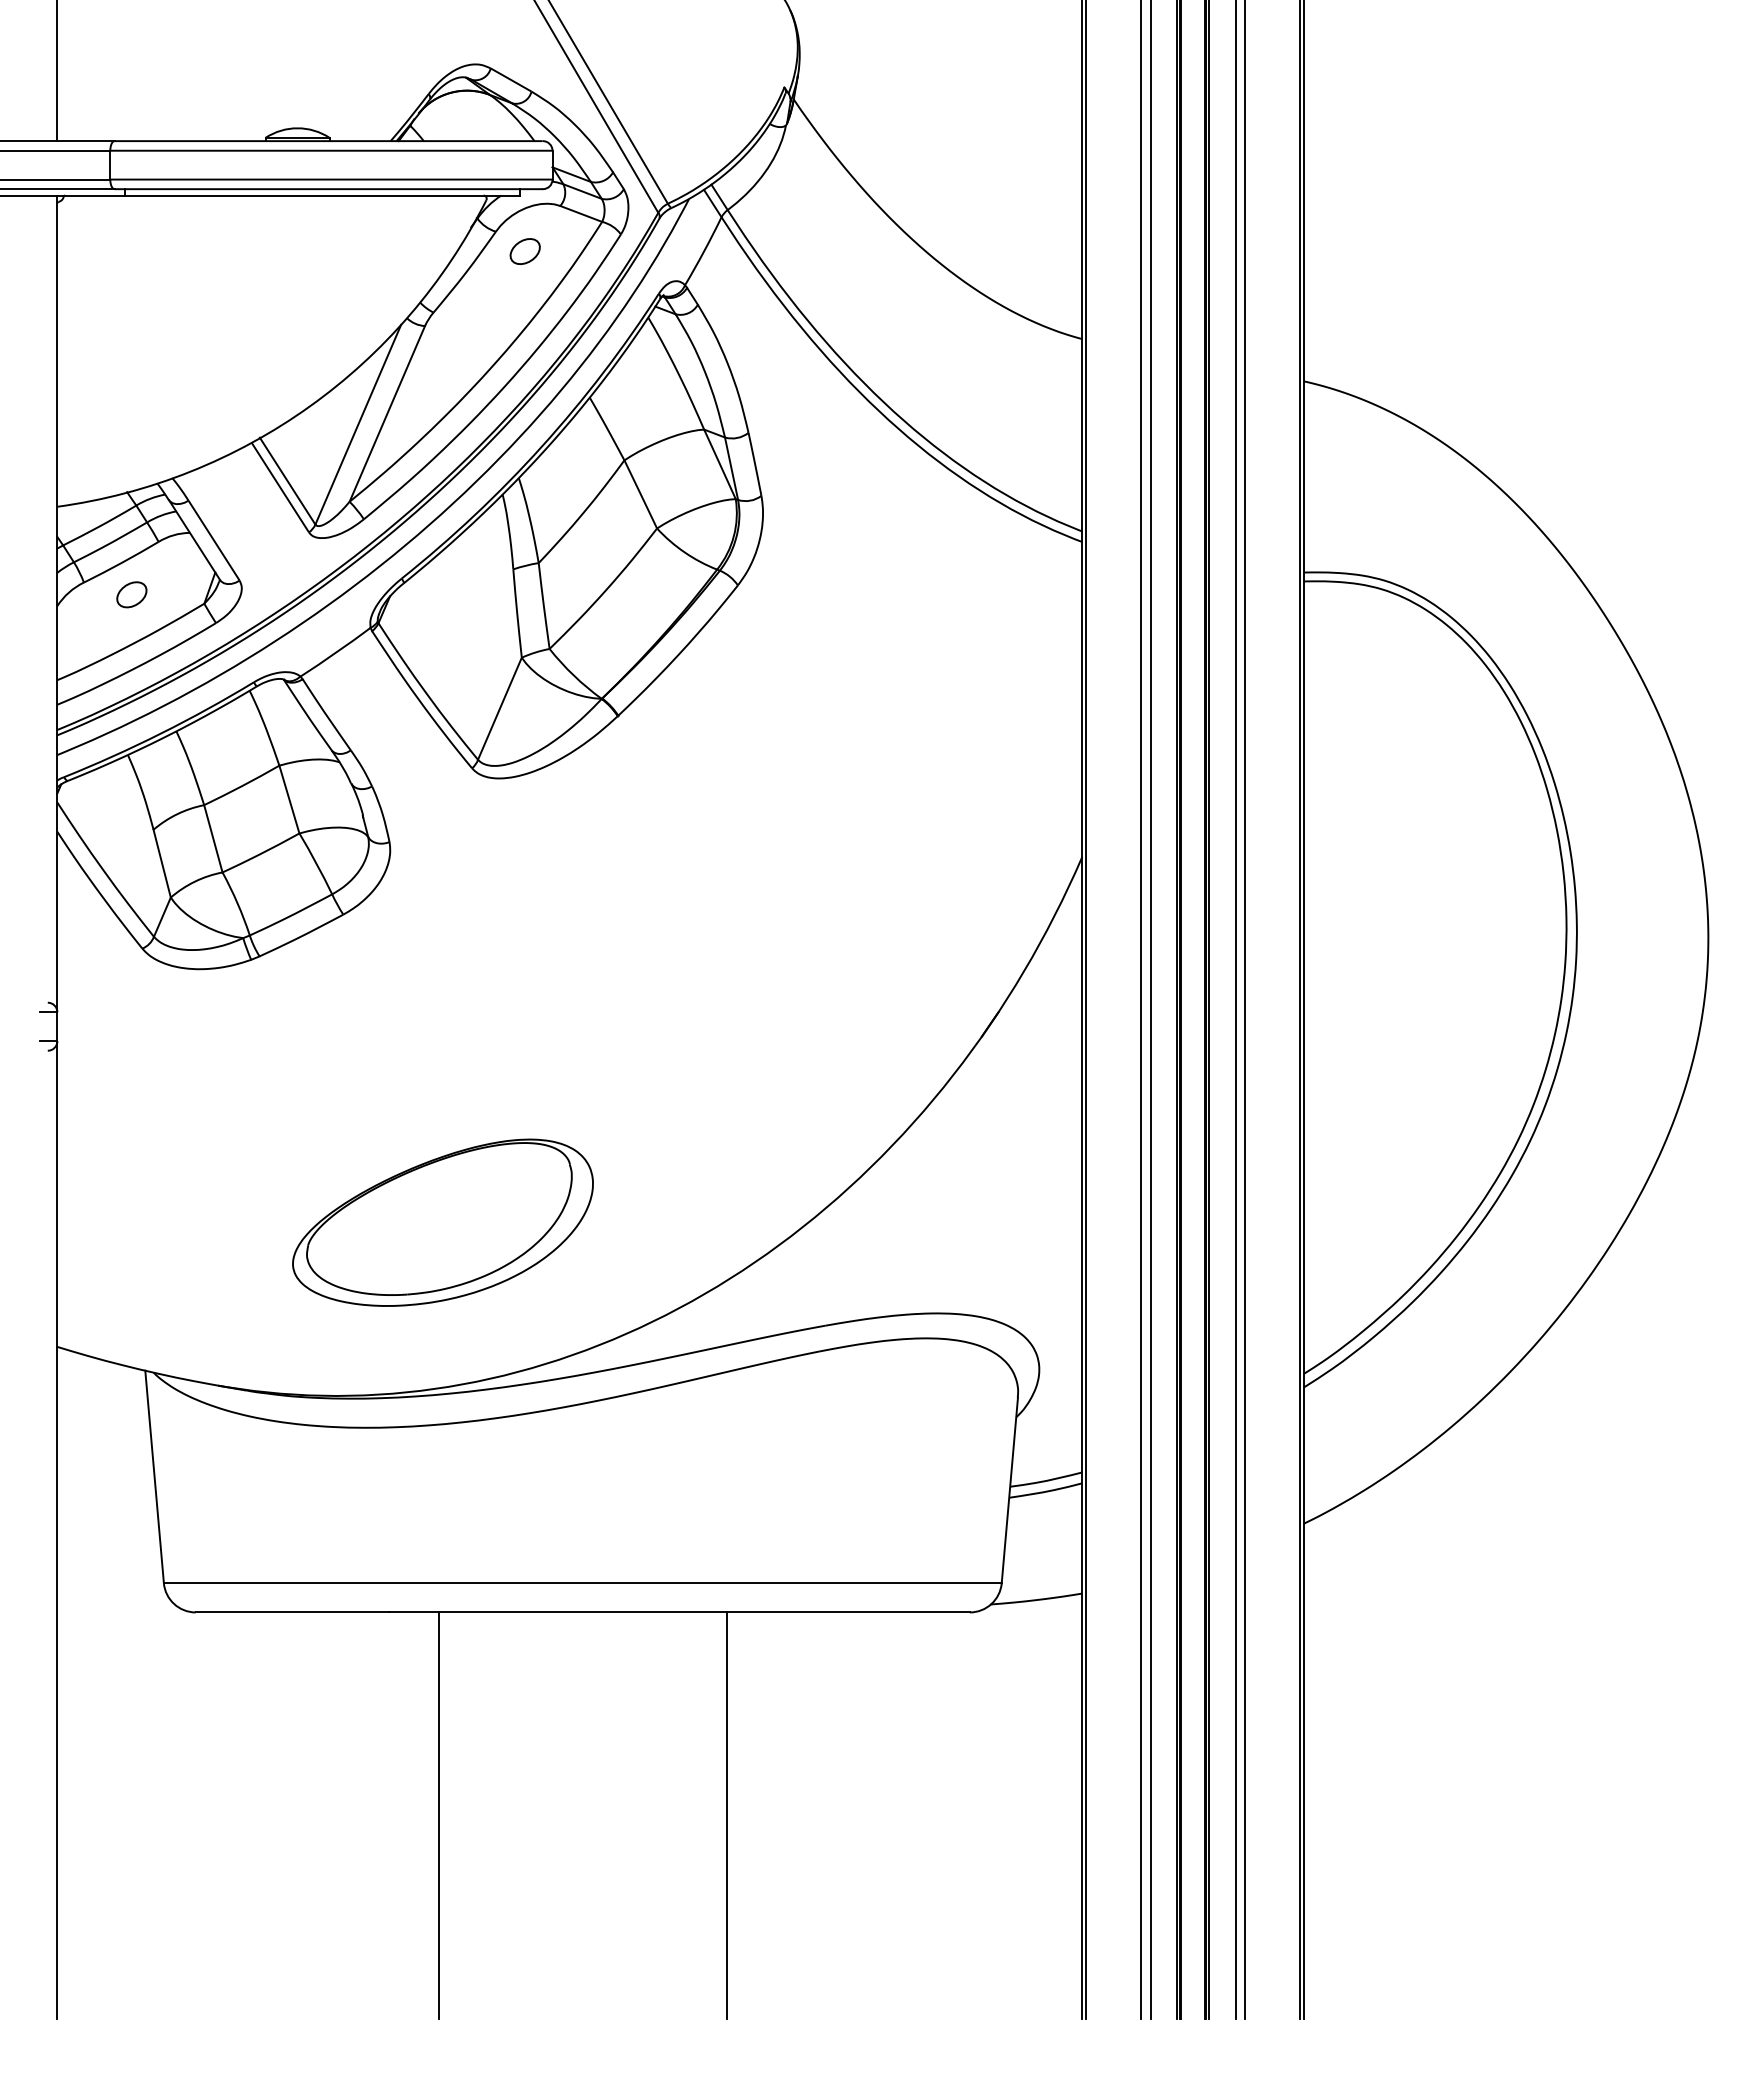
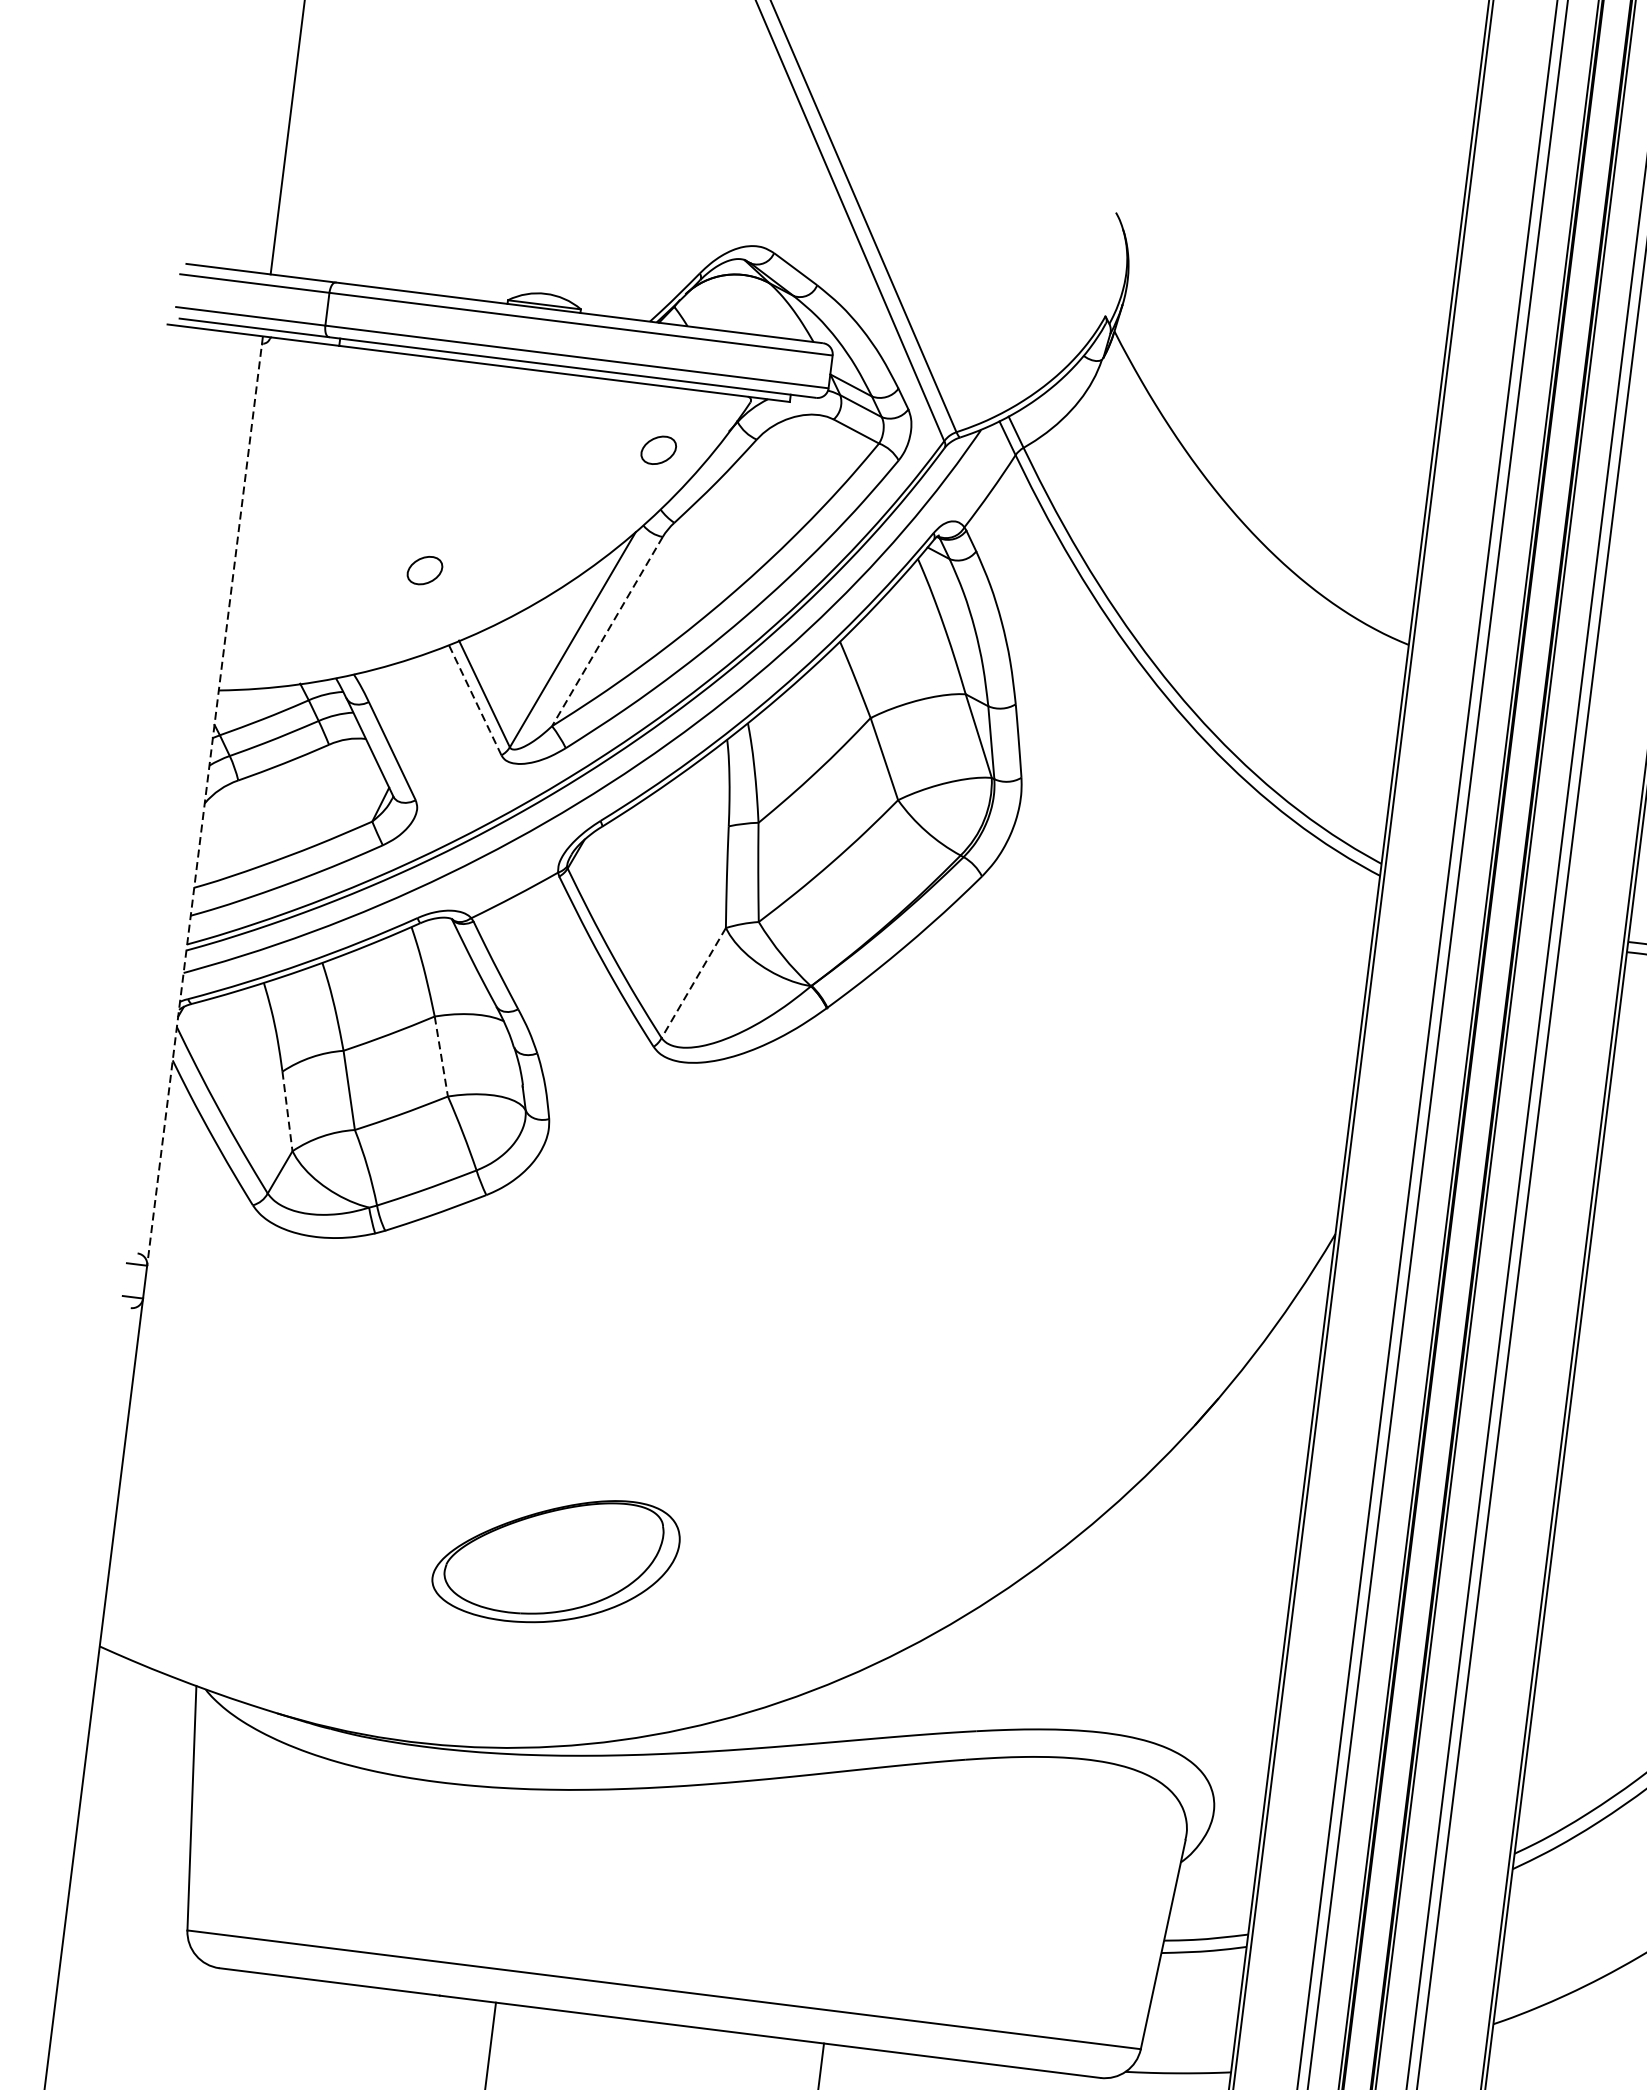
part: (524, 251) -> (657, 450), moved
line: (387, 413) -> (607, 631), solid -> dashed
line: (280, 487) -> (475, 700), solid -> dashed
part: (131, 594) -> (424, 570), moved
line: (57, 604) -> (205, 801), solid -> dashed
line: (499, 708) -> (693, 982), solid -> dashed
line: (289, 800) -> (441, 1057), solid -> dashed
line: (162, 863) -> (287, 1111), solid -> dashed
part: (442, 1222) -> (555, 1559), size x0.7

